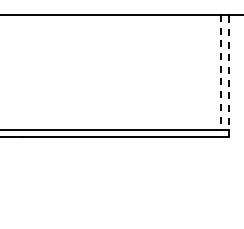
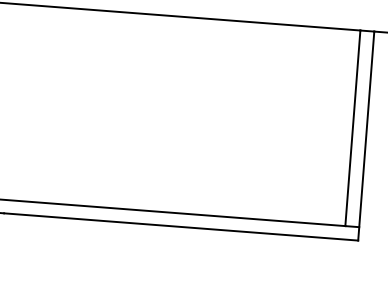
line: (221, 72) -> (353, 128), dashed -> solid
line: (229, 75) -> (366, 134), dashed -> solid

